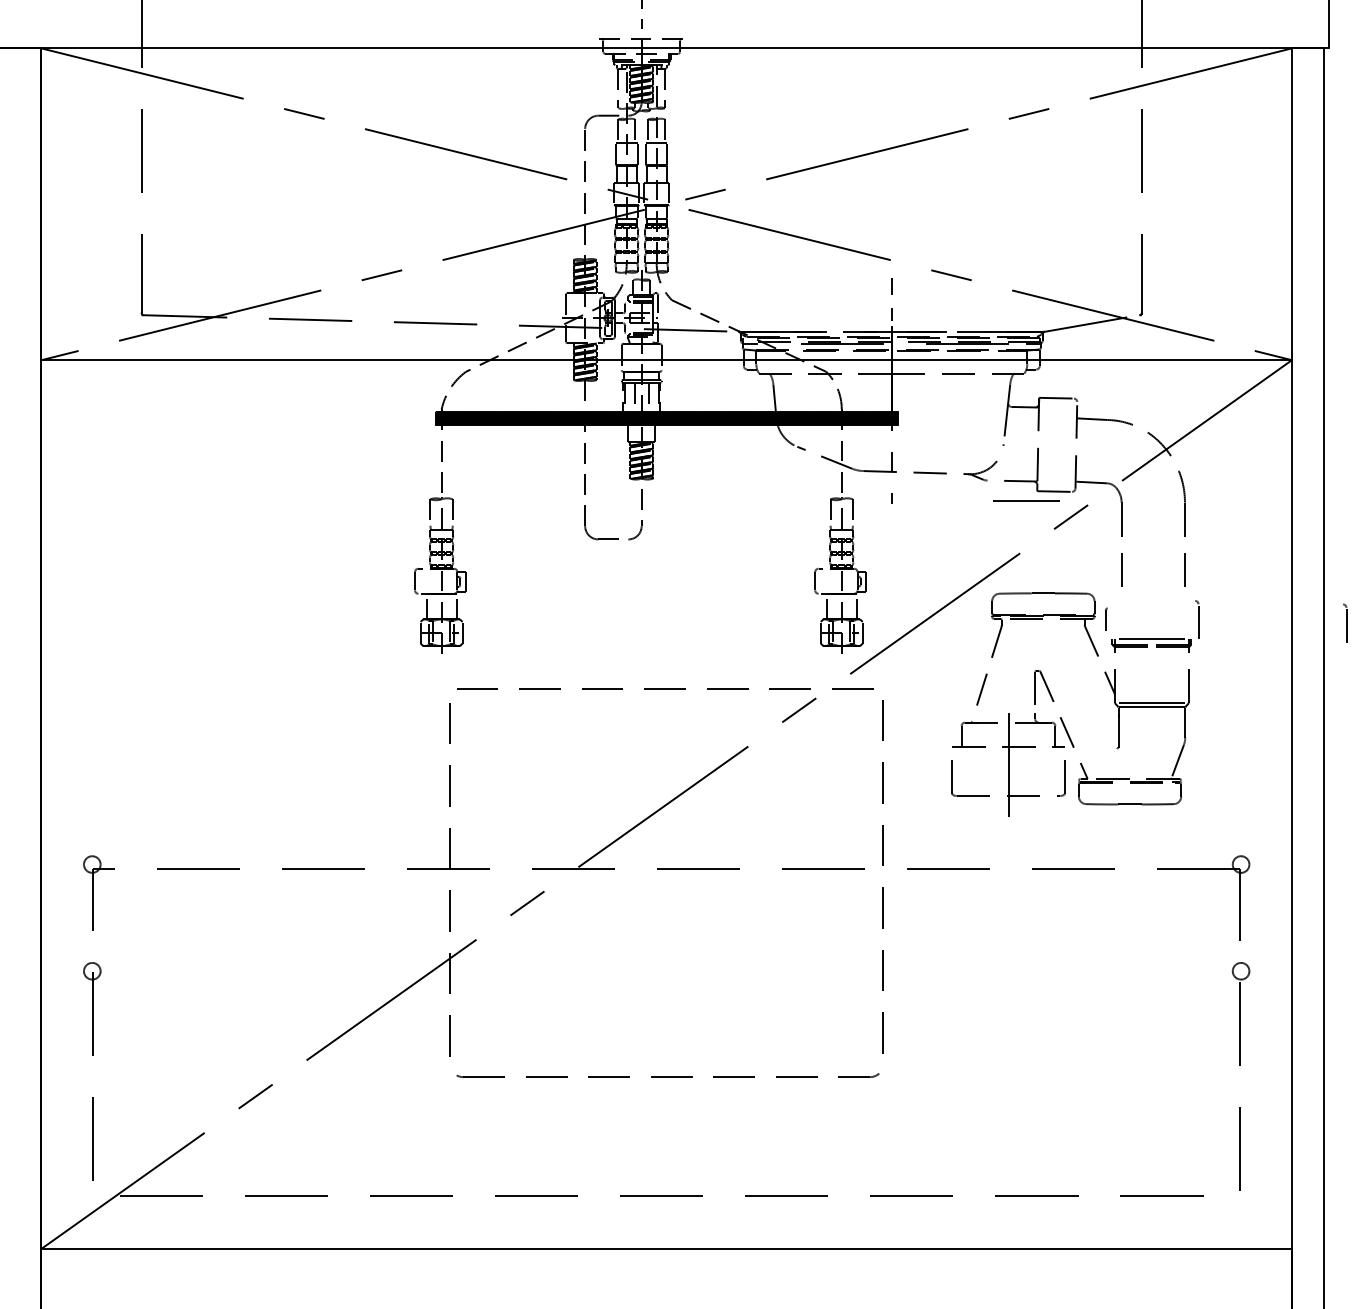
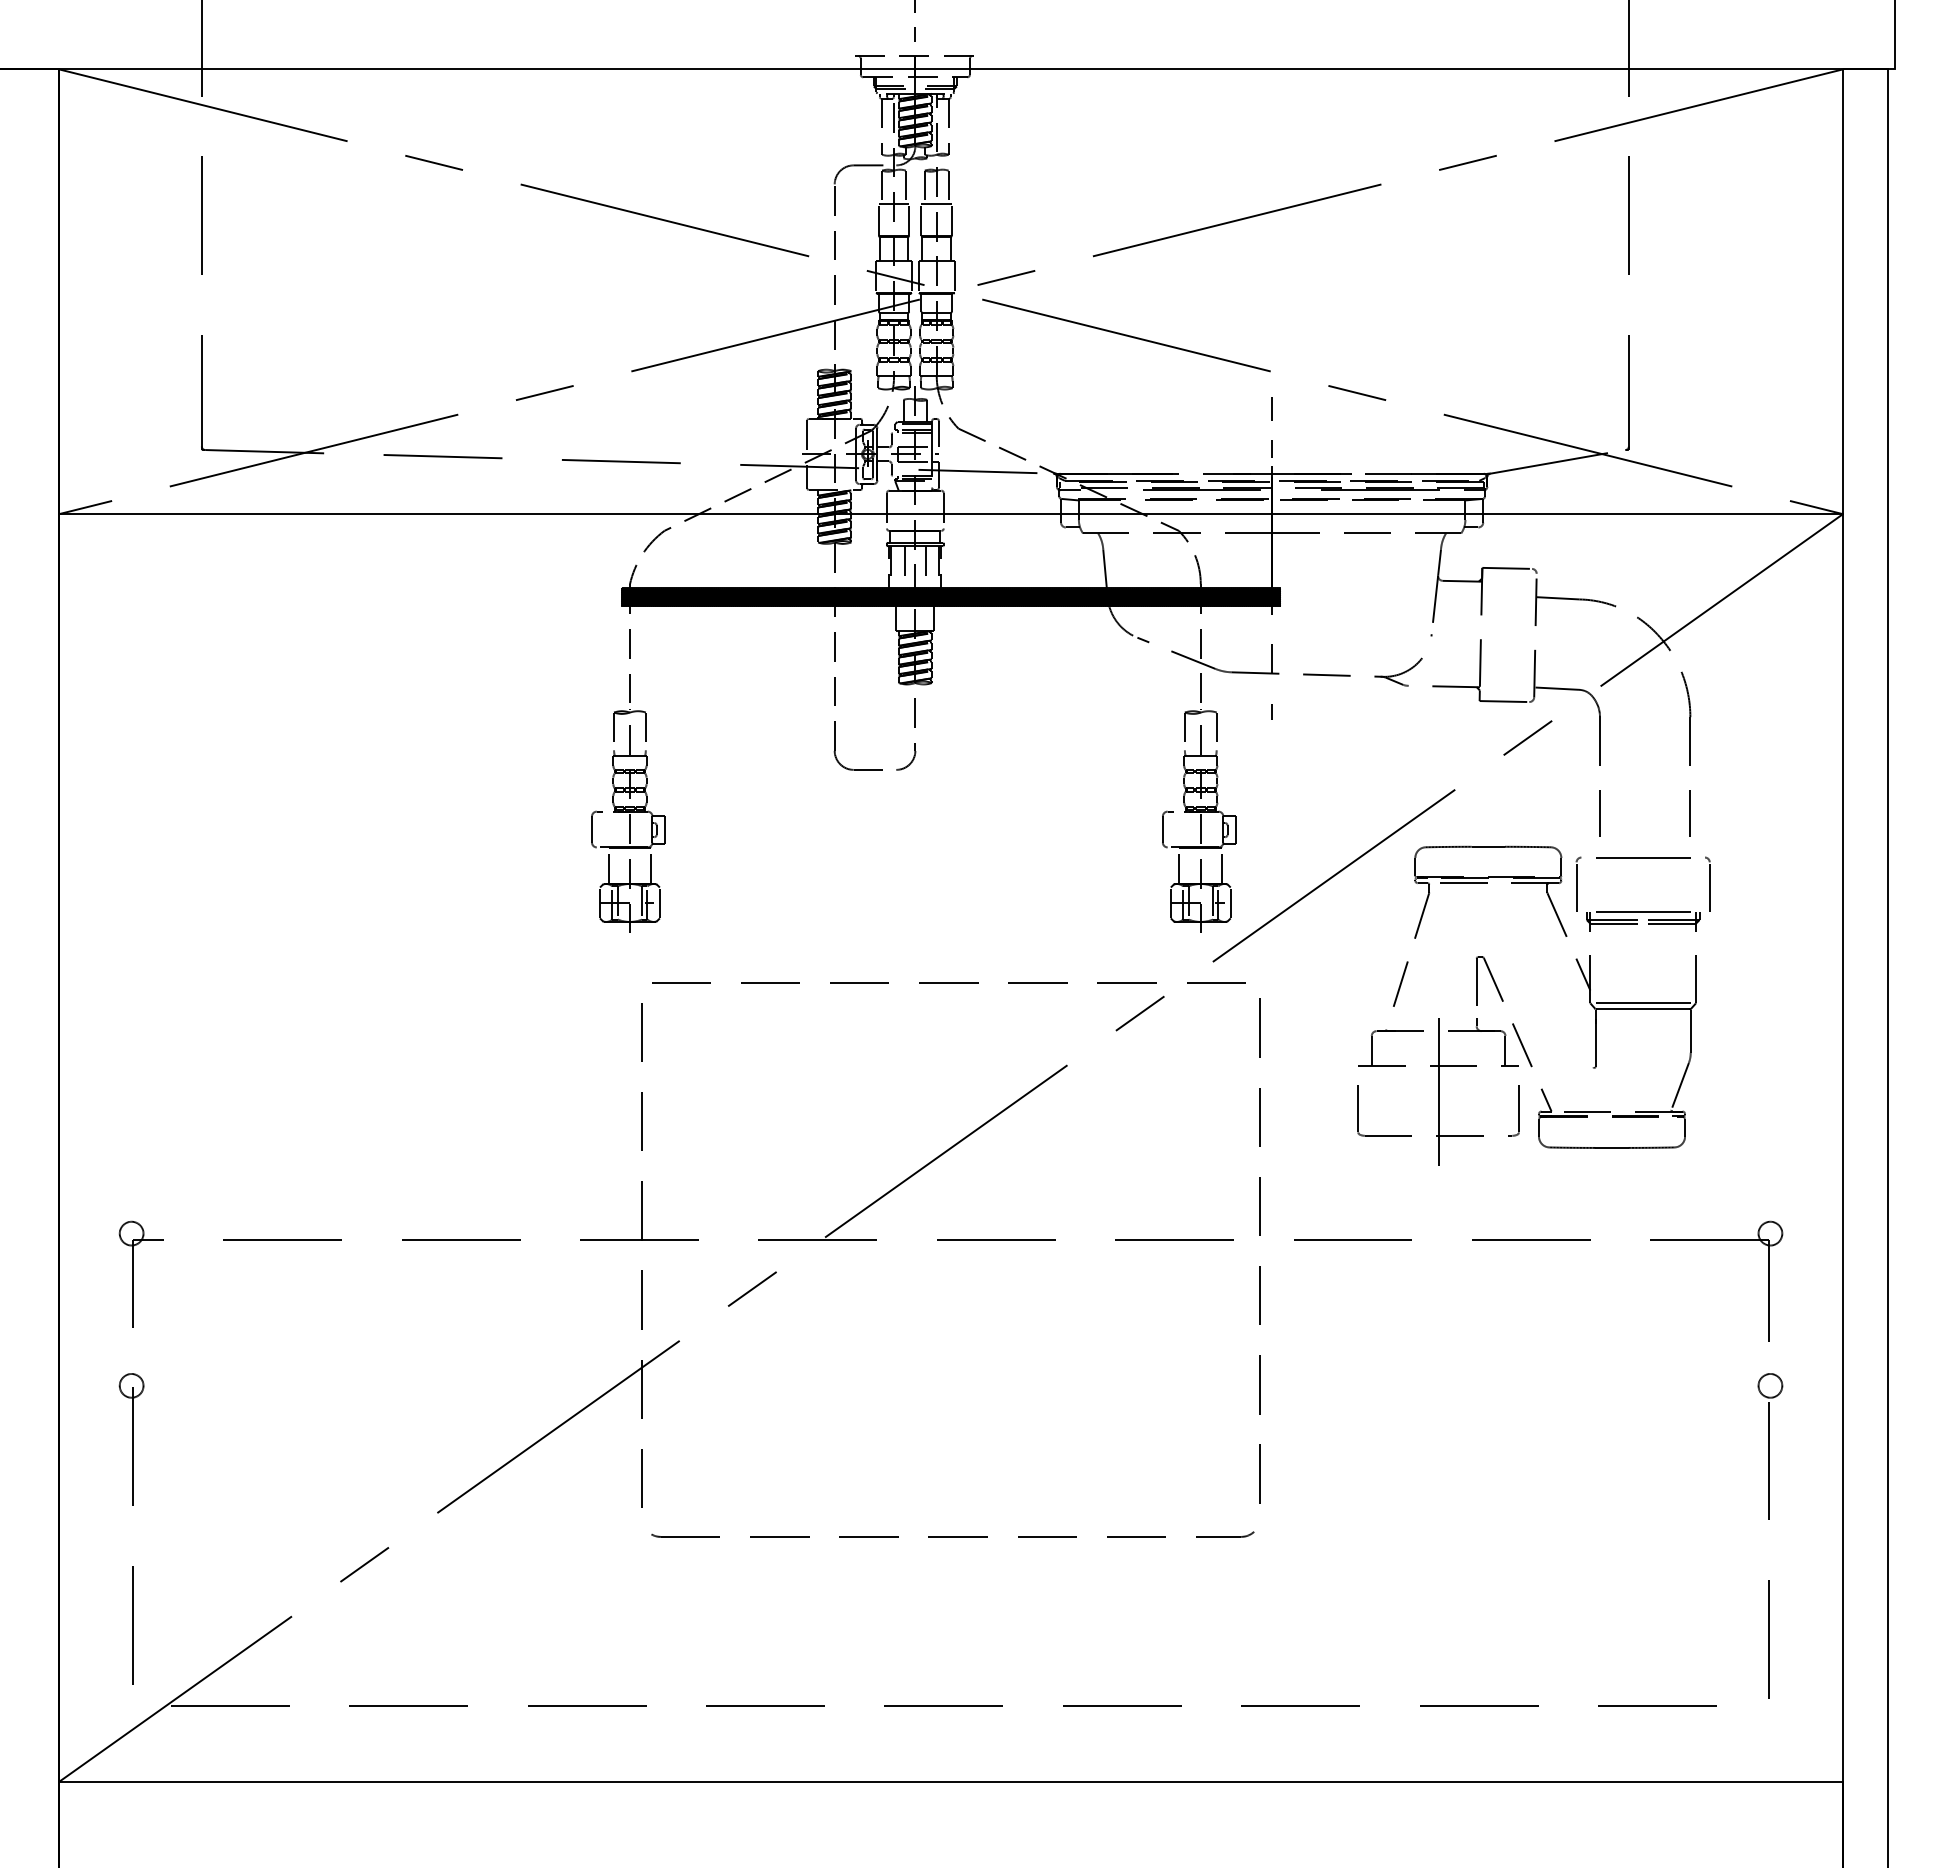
line: (1026, 500) -> (1643, 857), moved
part: (1106, 619) -> (1578, 883), size x1.67
part: (1344, 622) -> (1918, 888), removed

